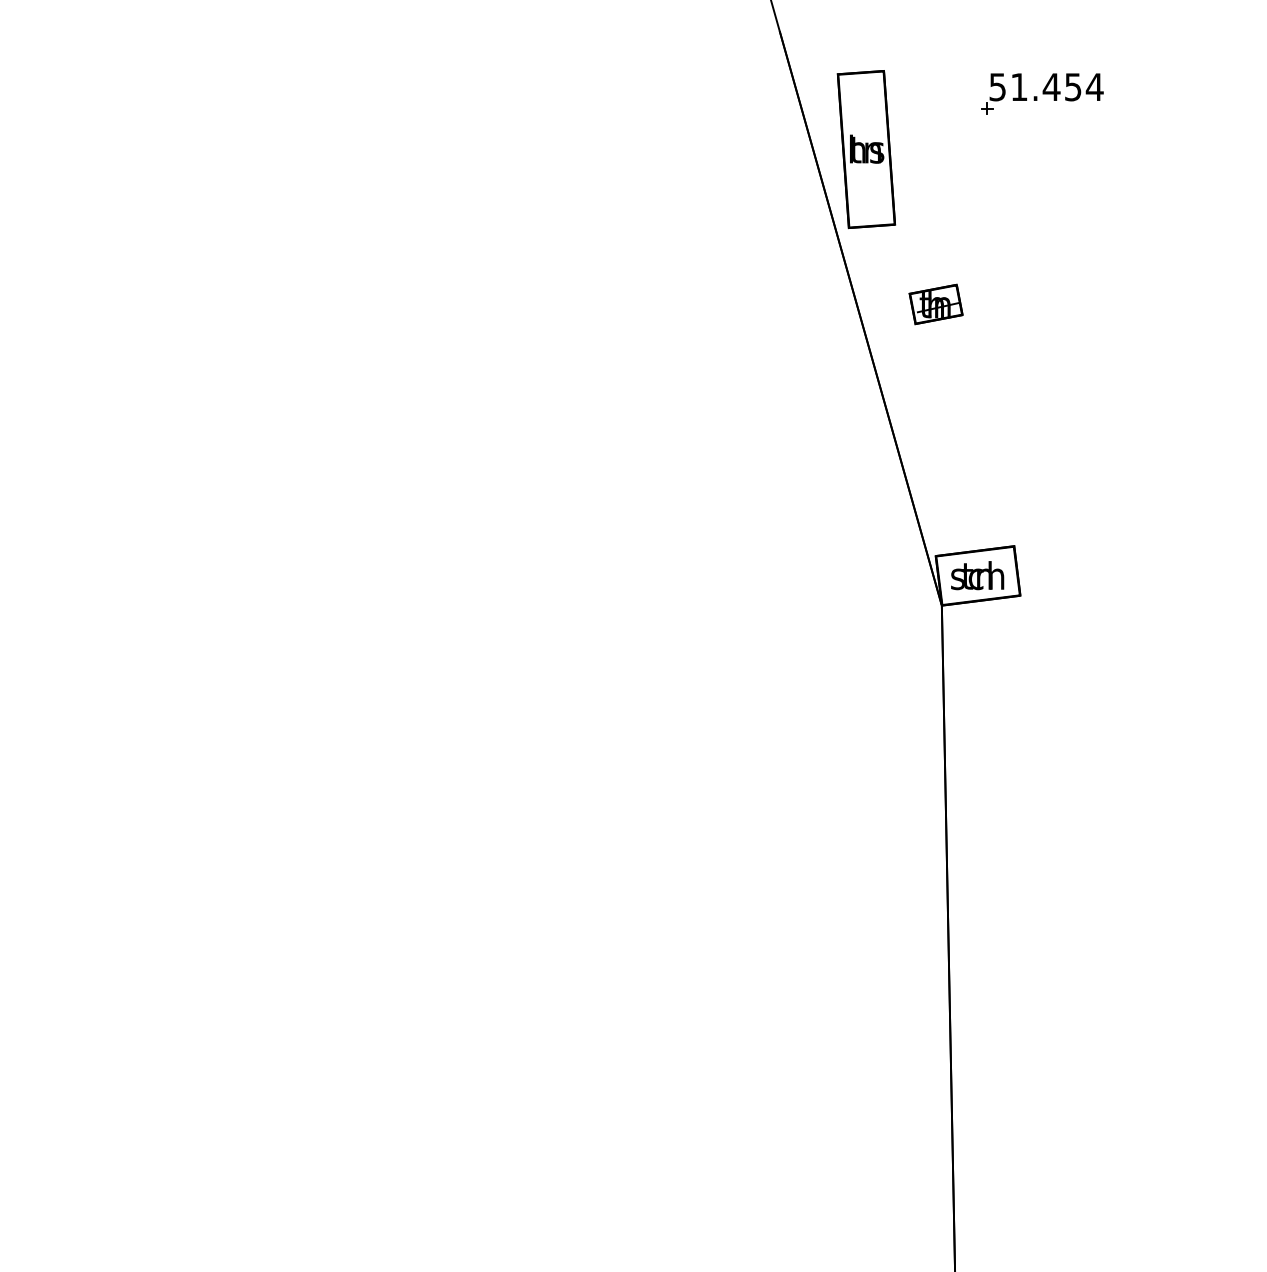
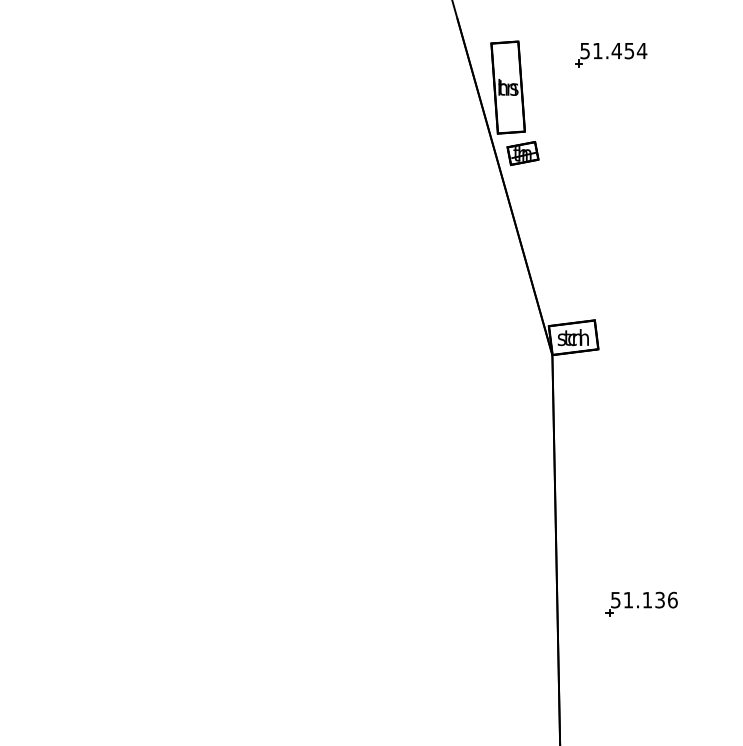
part: (935, 304) -> (522, 153), moved
part: (1093, 1028) -> (641, 603), added

